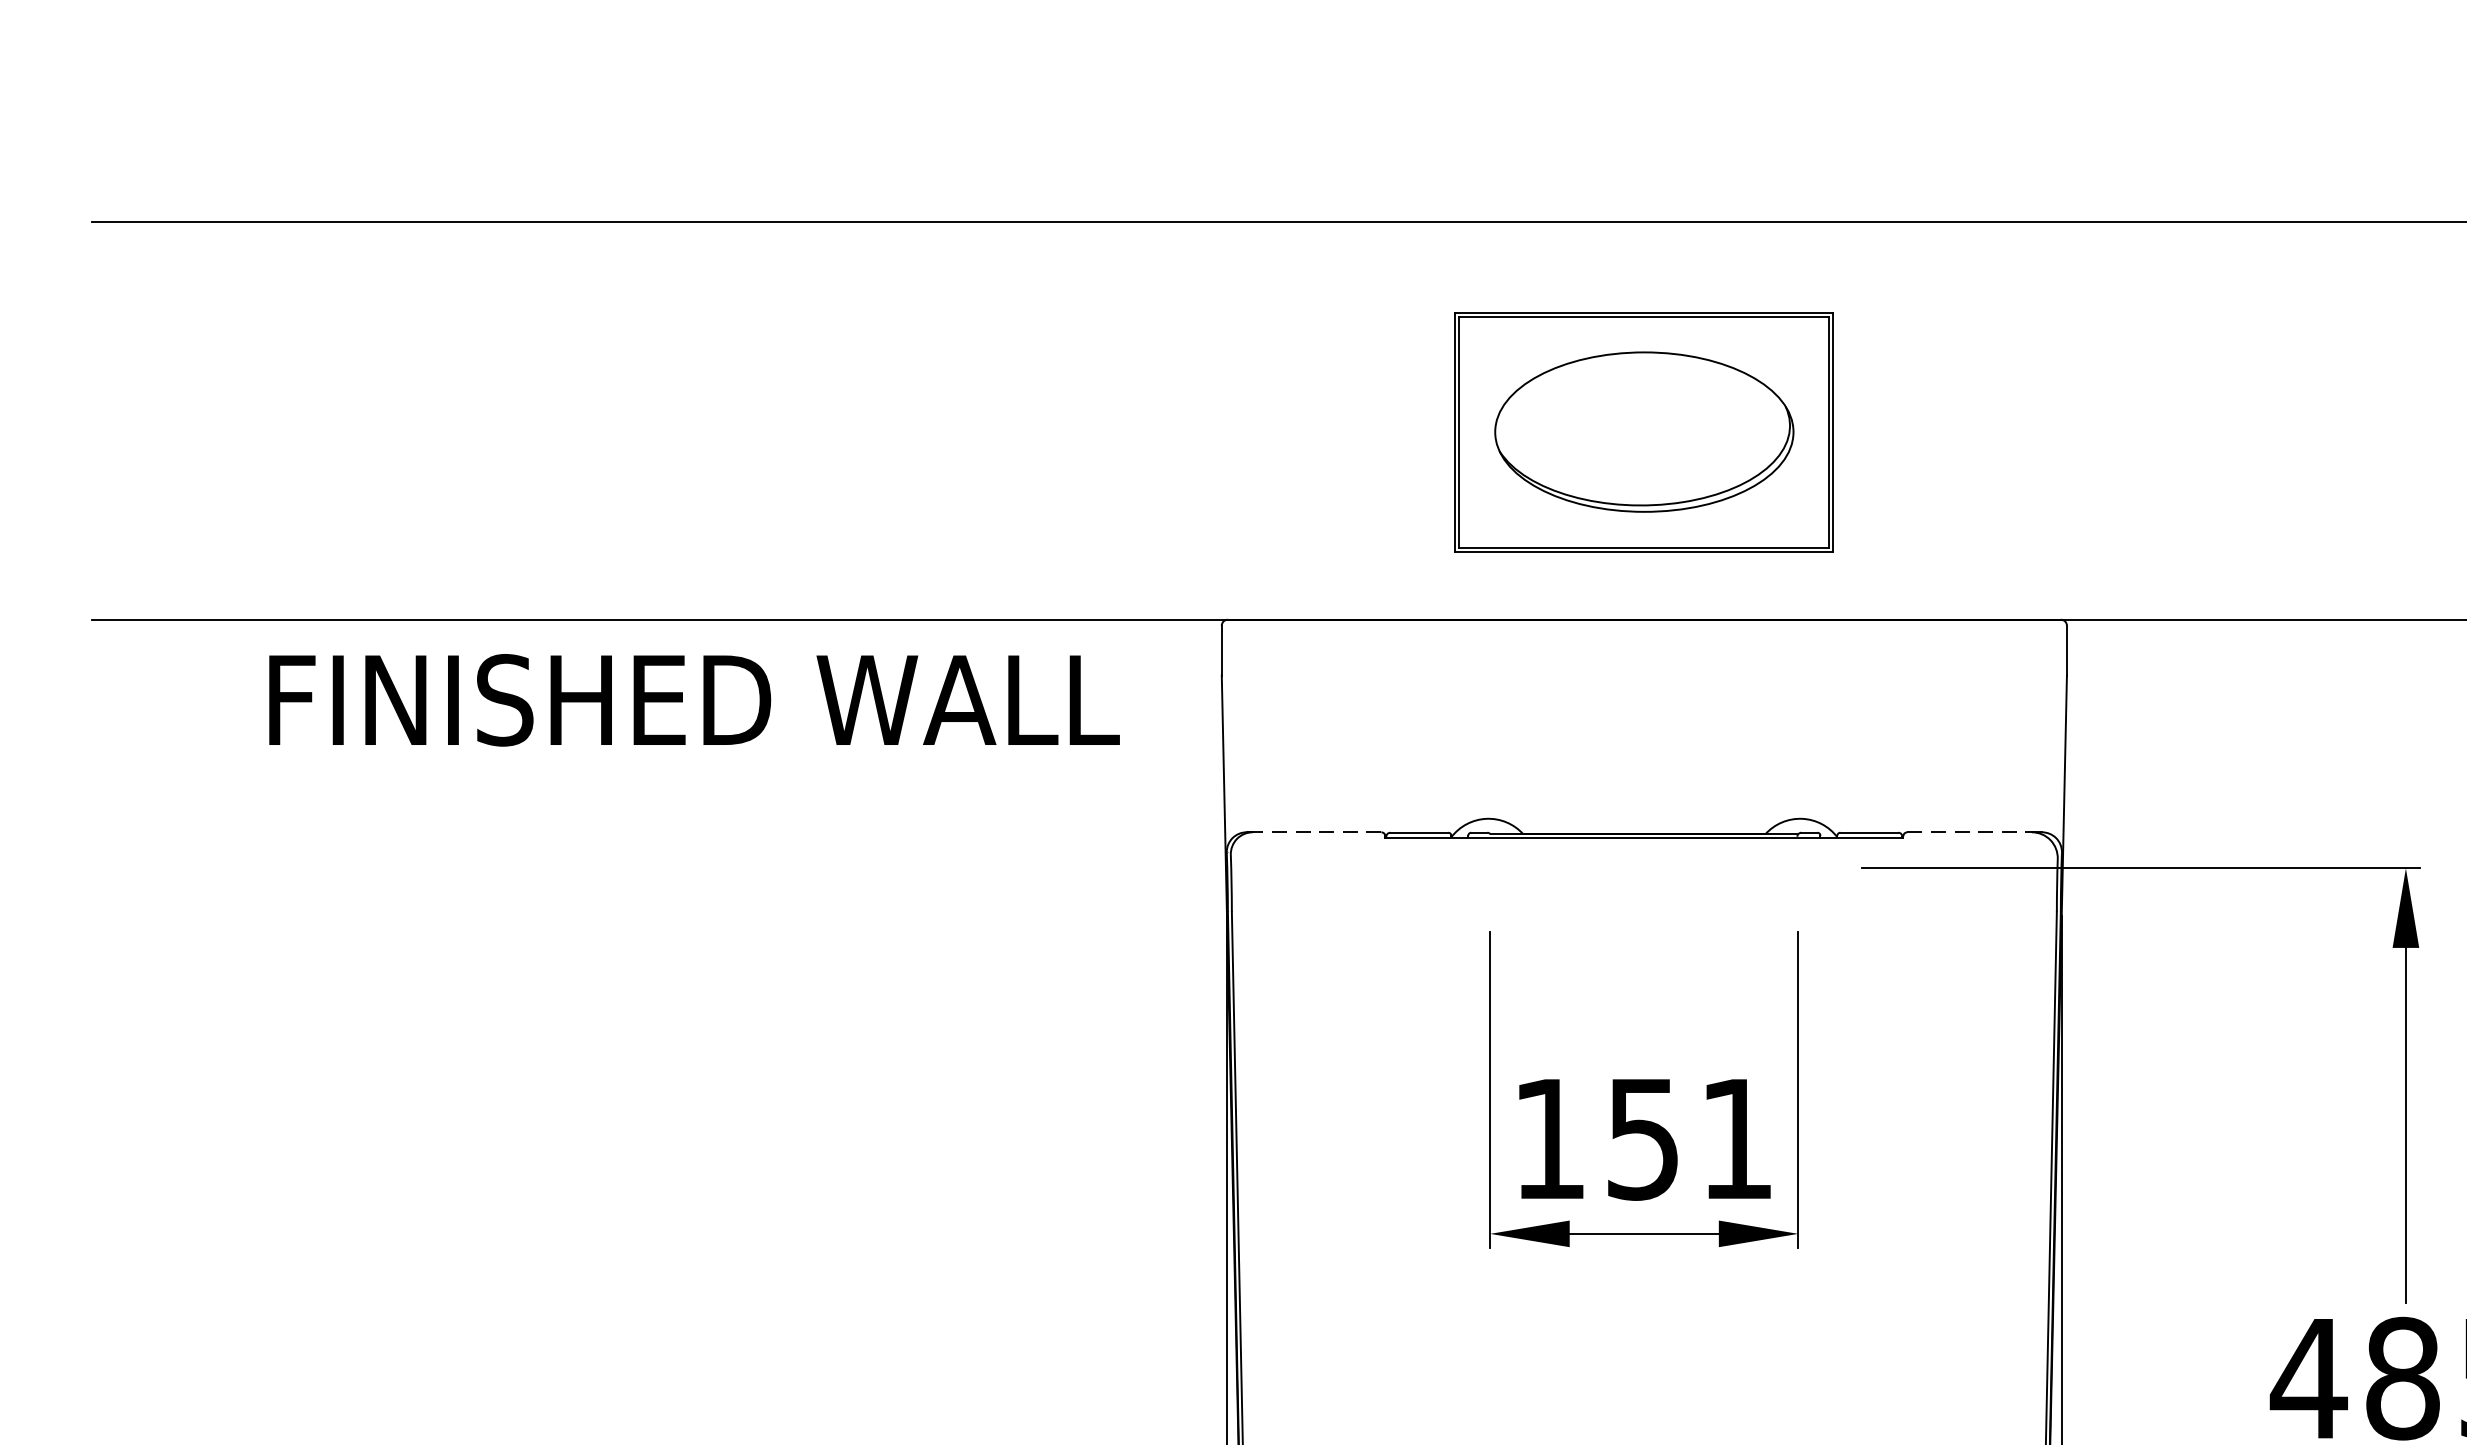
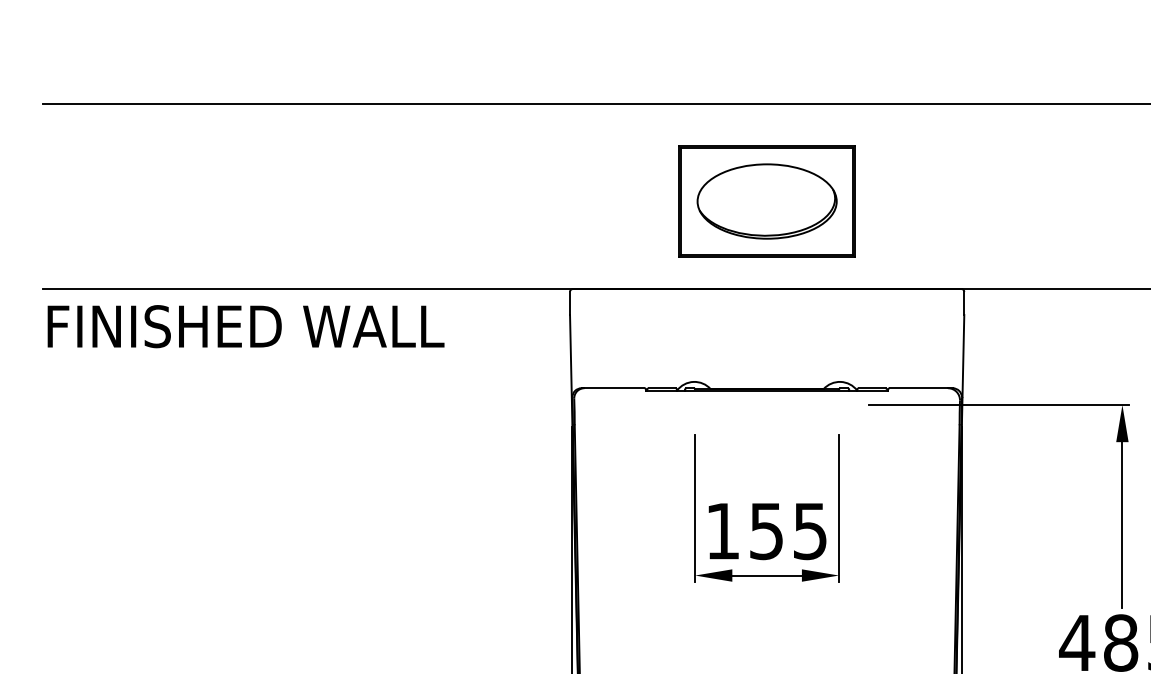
text: (693, 699) -> (245, 326), moved
line: (1312, 832) -> (612, 388), dashed -> solid
line: (1970, 832) -> (919, 388), dashed -> solid
text: (1737, 1139) -> (810, 531), 151 -> 155

